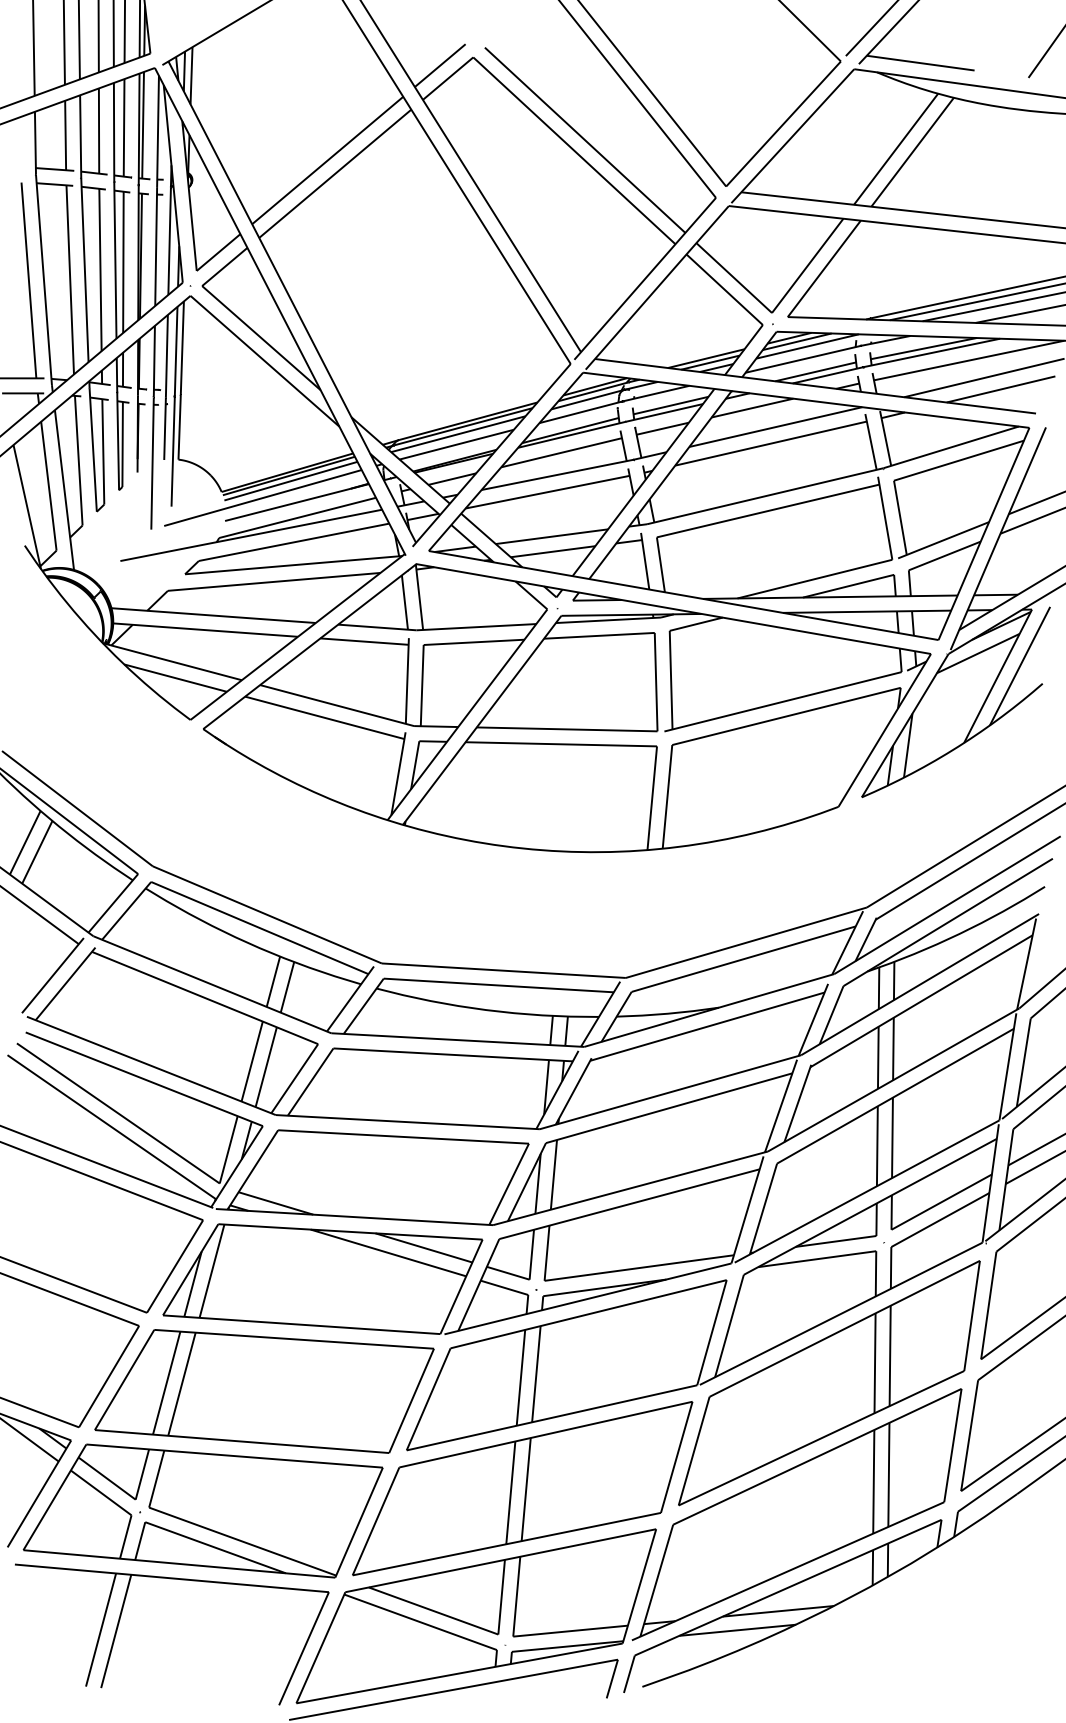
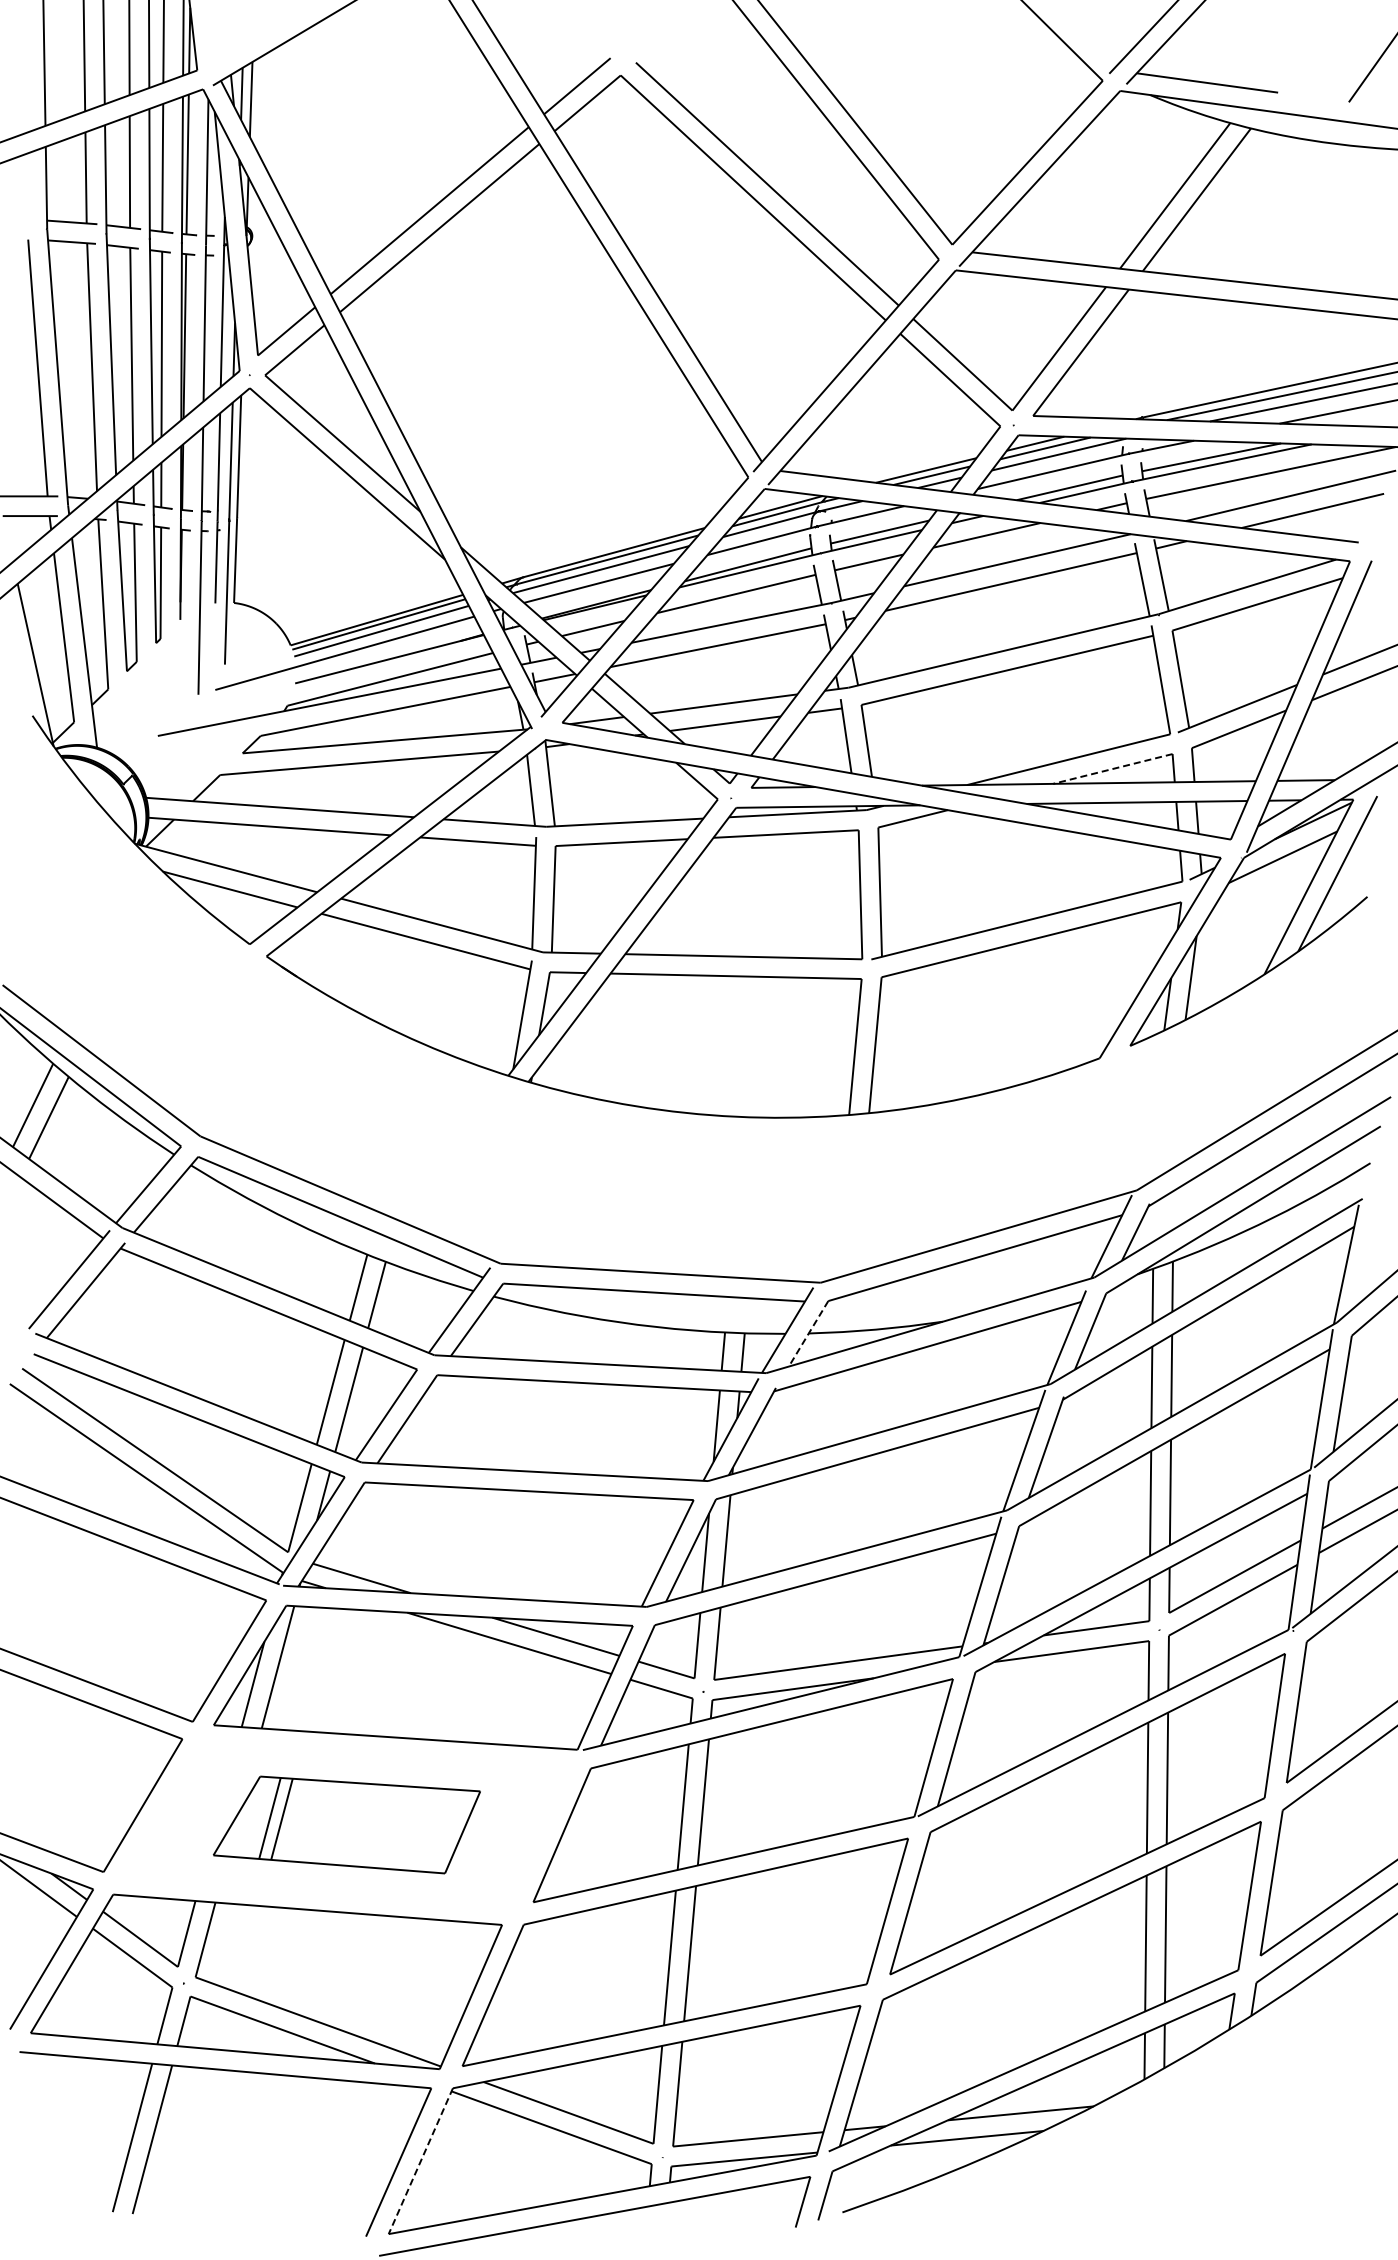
line: (848, 585) -> (1112, 768), solid -> dashed
line: (616, 1017) -> (808, 1334), solid -> dashed
part: (264, 1391) -> (346, 1824), size x0.6
line: (320, 1648) -> (420, 2161), solid -> dashed

